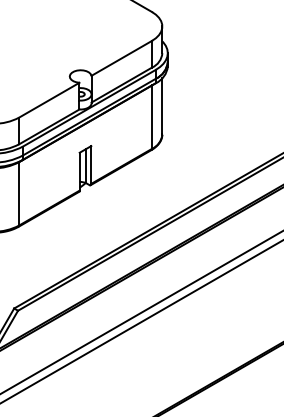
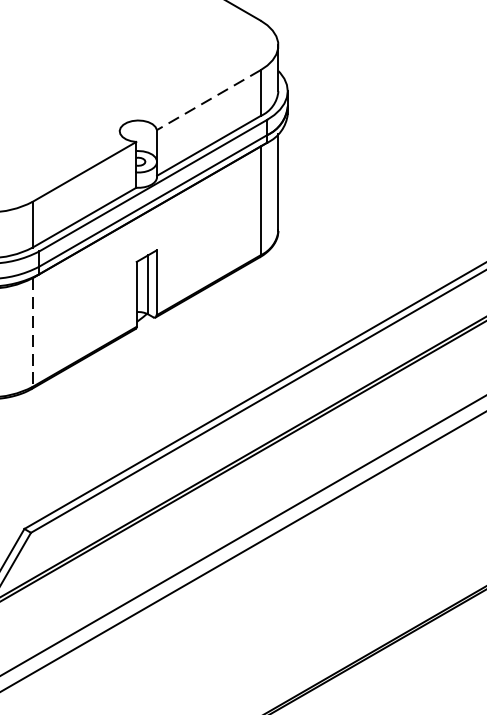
line: (121, 58) -> (208, 100), solid -> dashed
line: (19, 193) -> (33, 331), solid -> dashed

